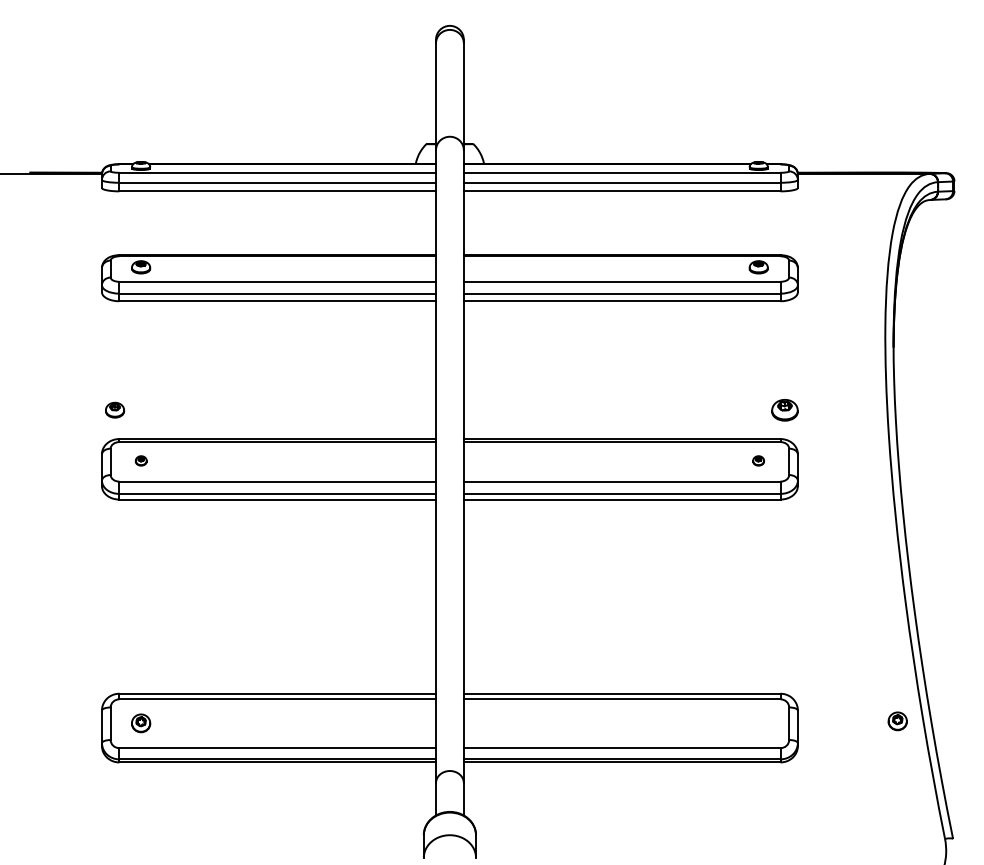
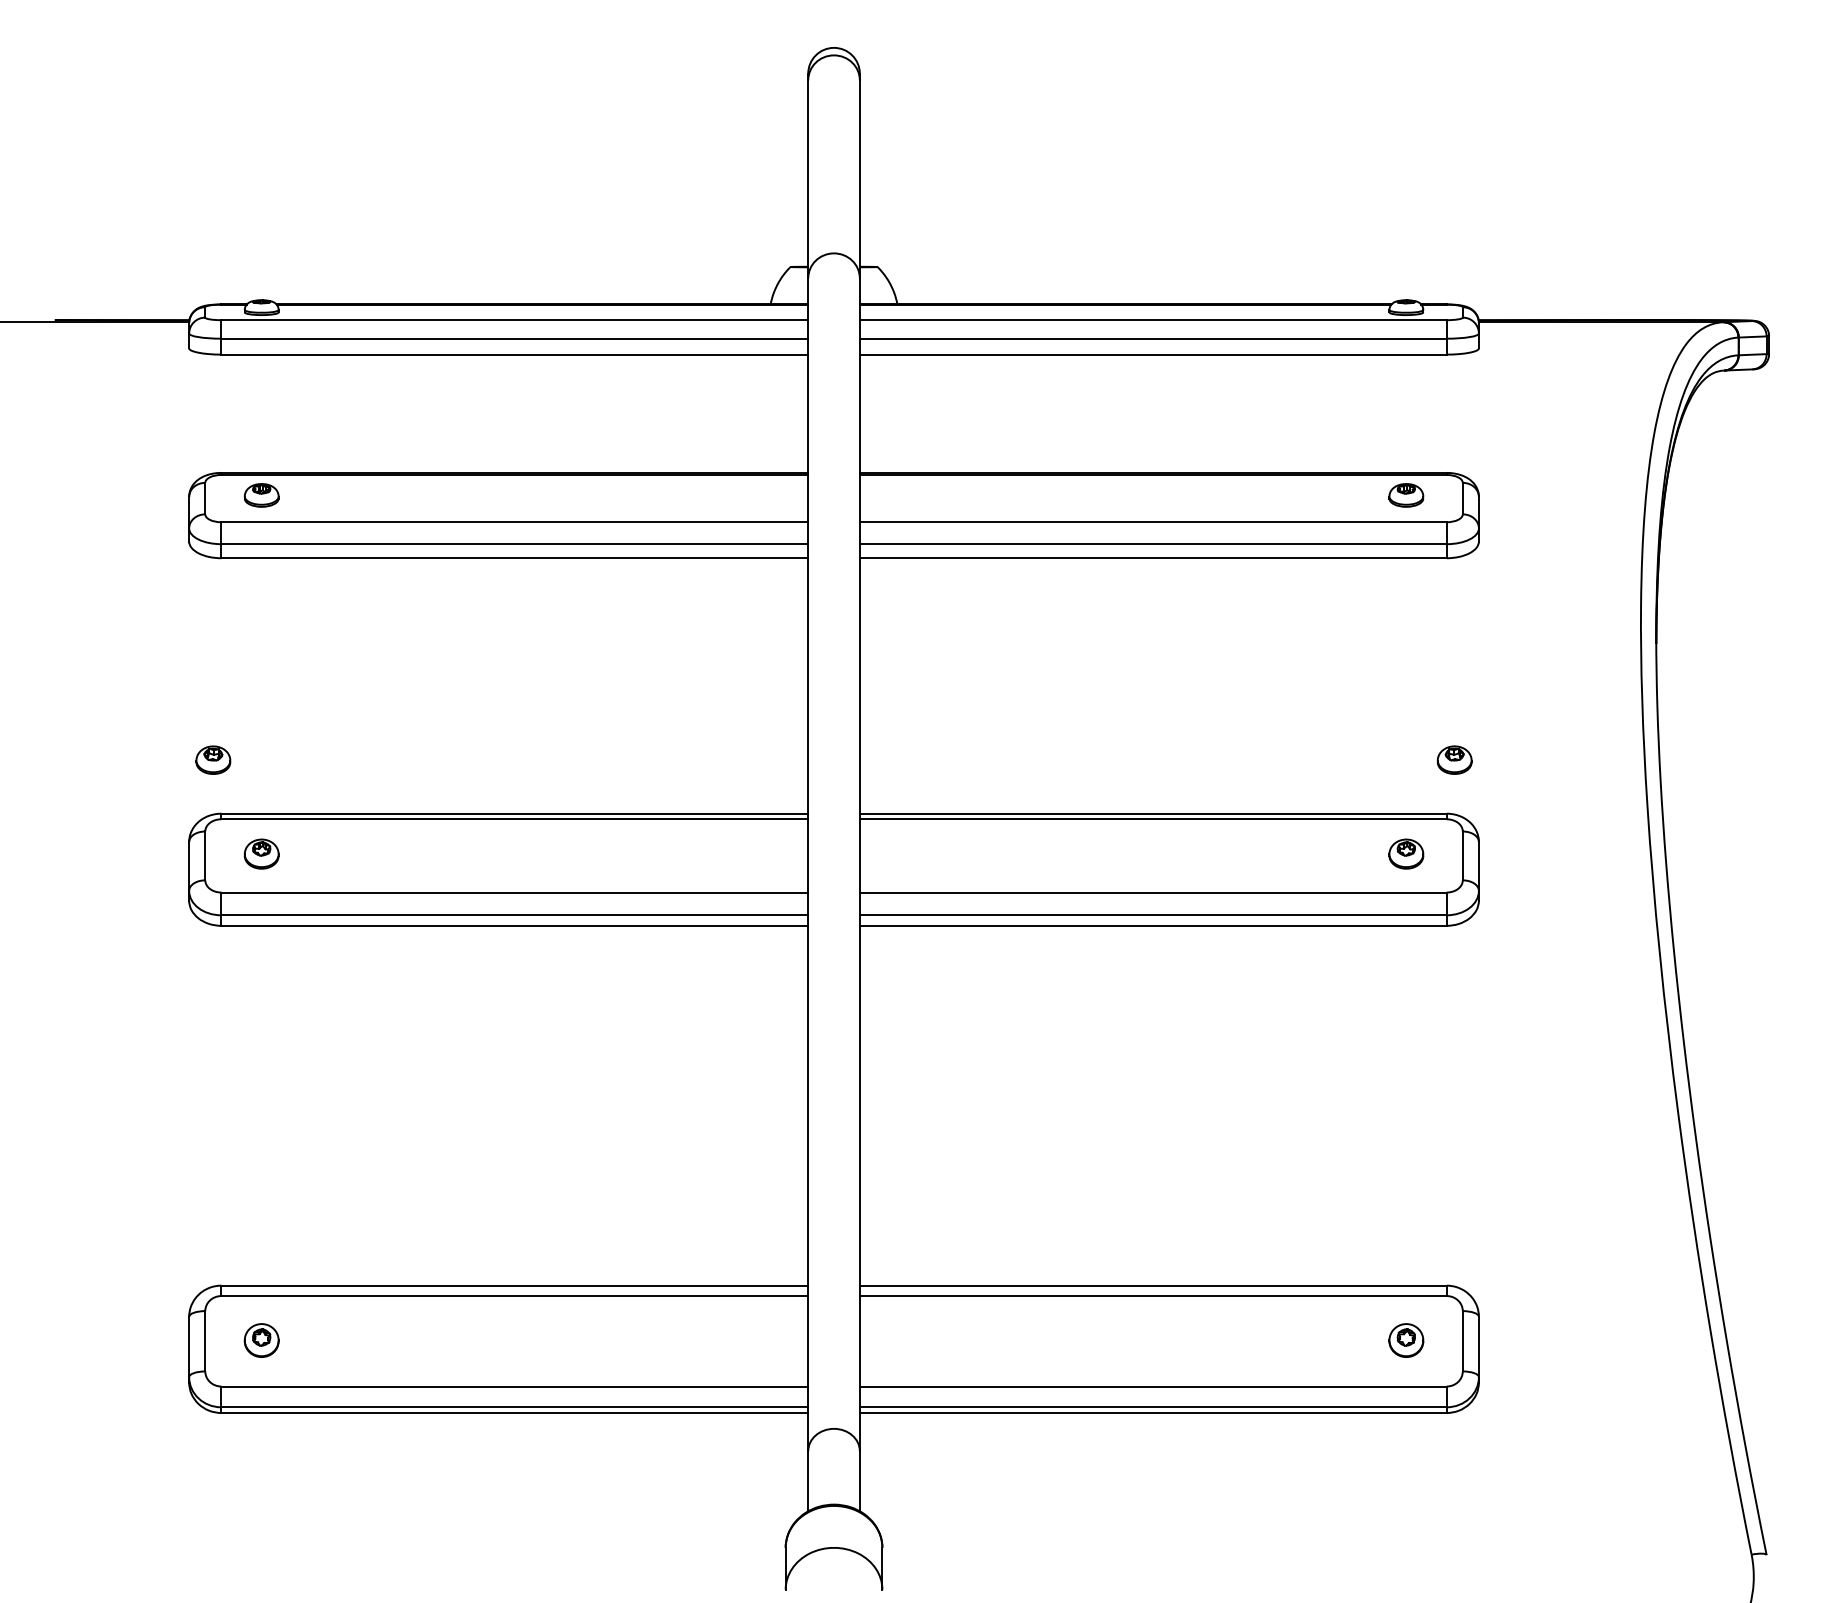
part: (784, 409) -> (1454, 758), size x0.71
part: (141, 460) -> (262, 853), size x1.67
part: (758, 460) -> (1405, 853), size x1.67
part: (897, 721) -> (1405, 1340), moved

